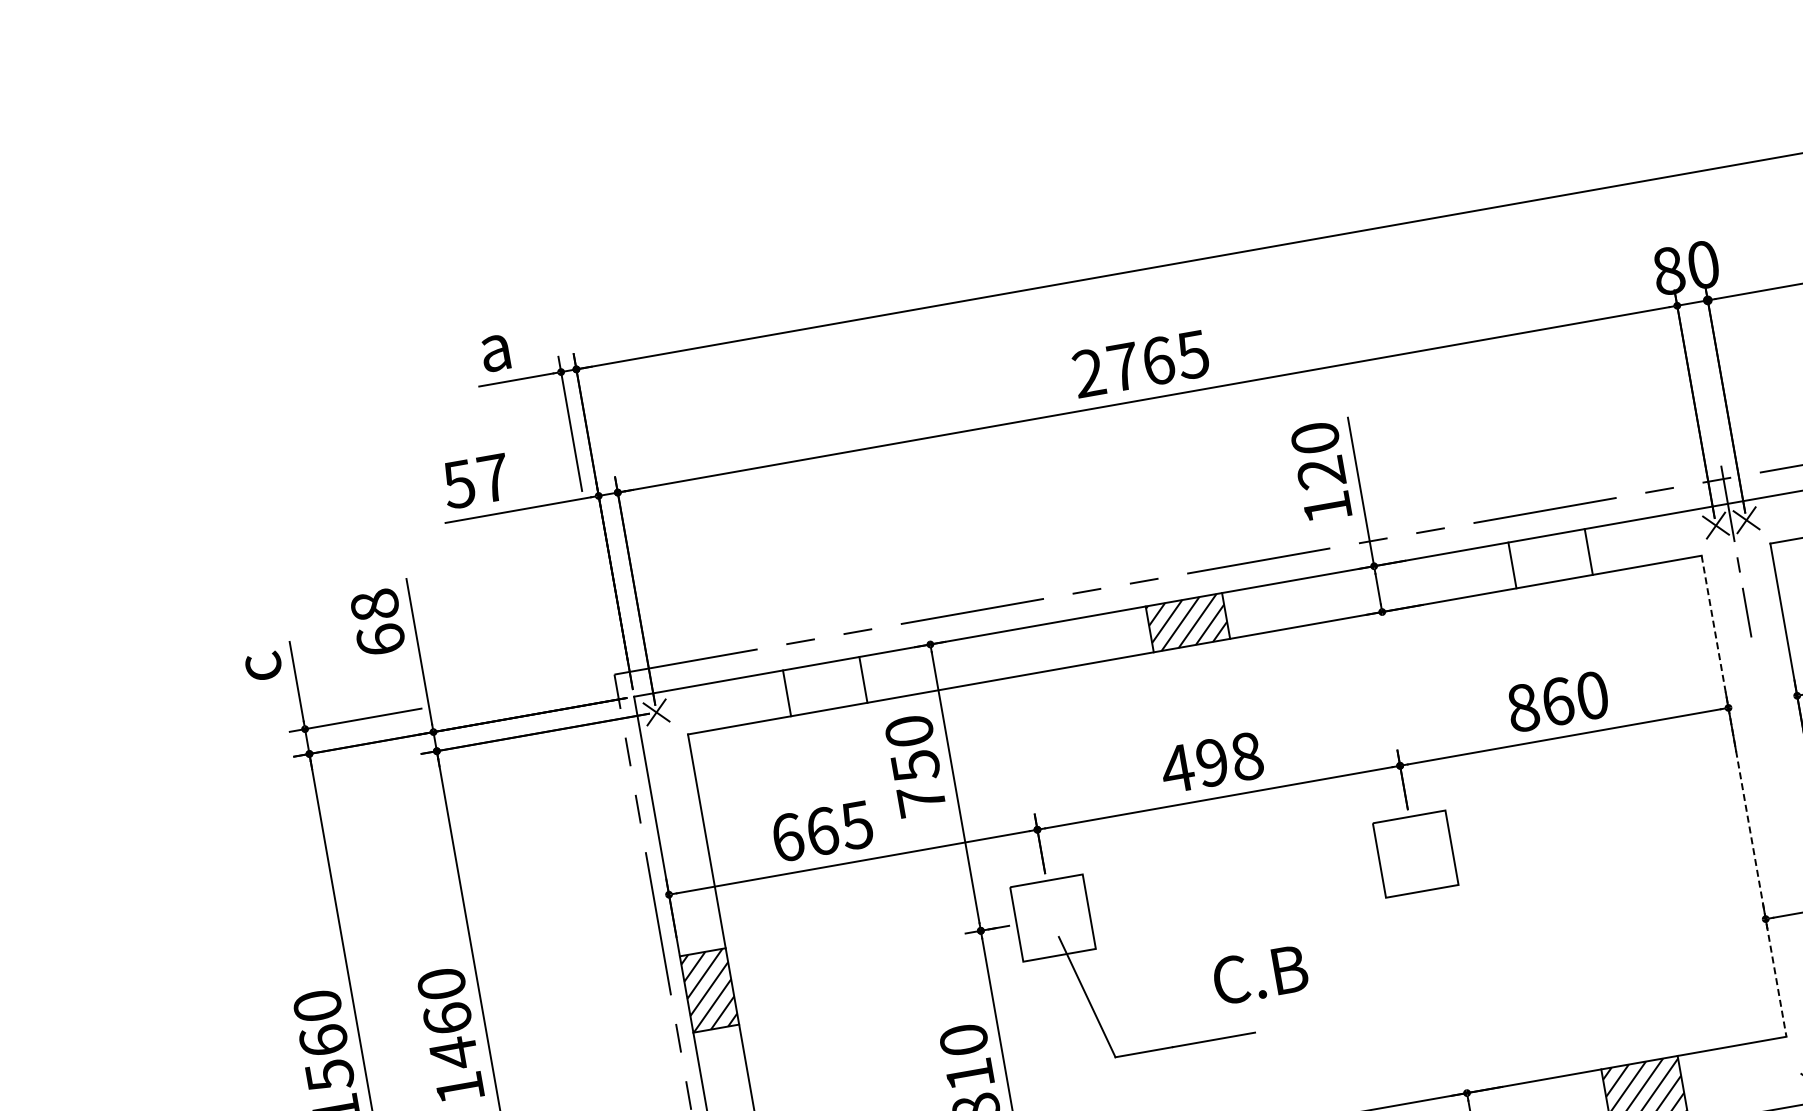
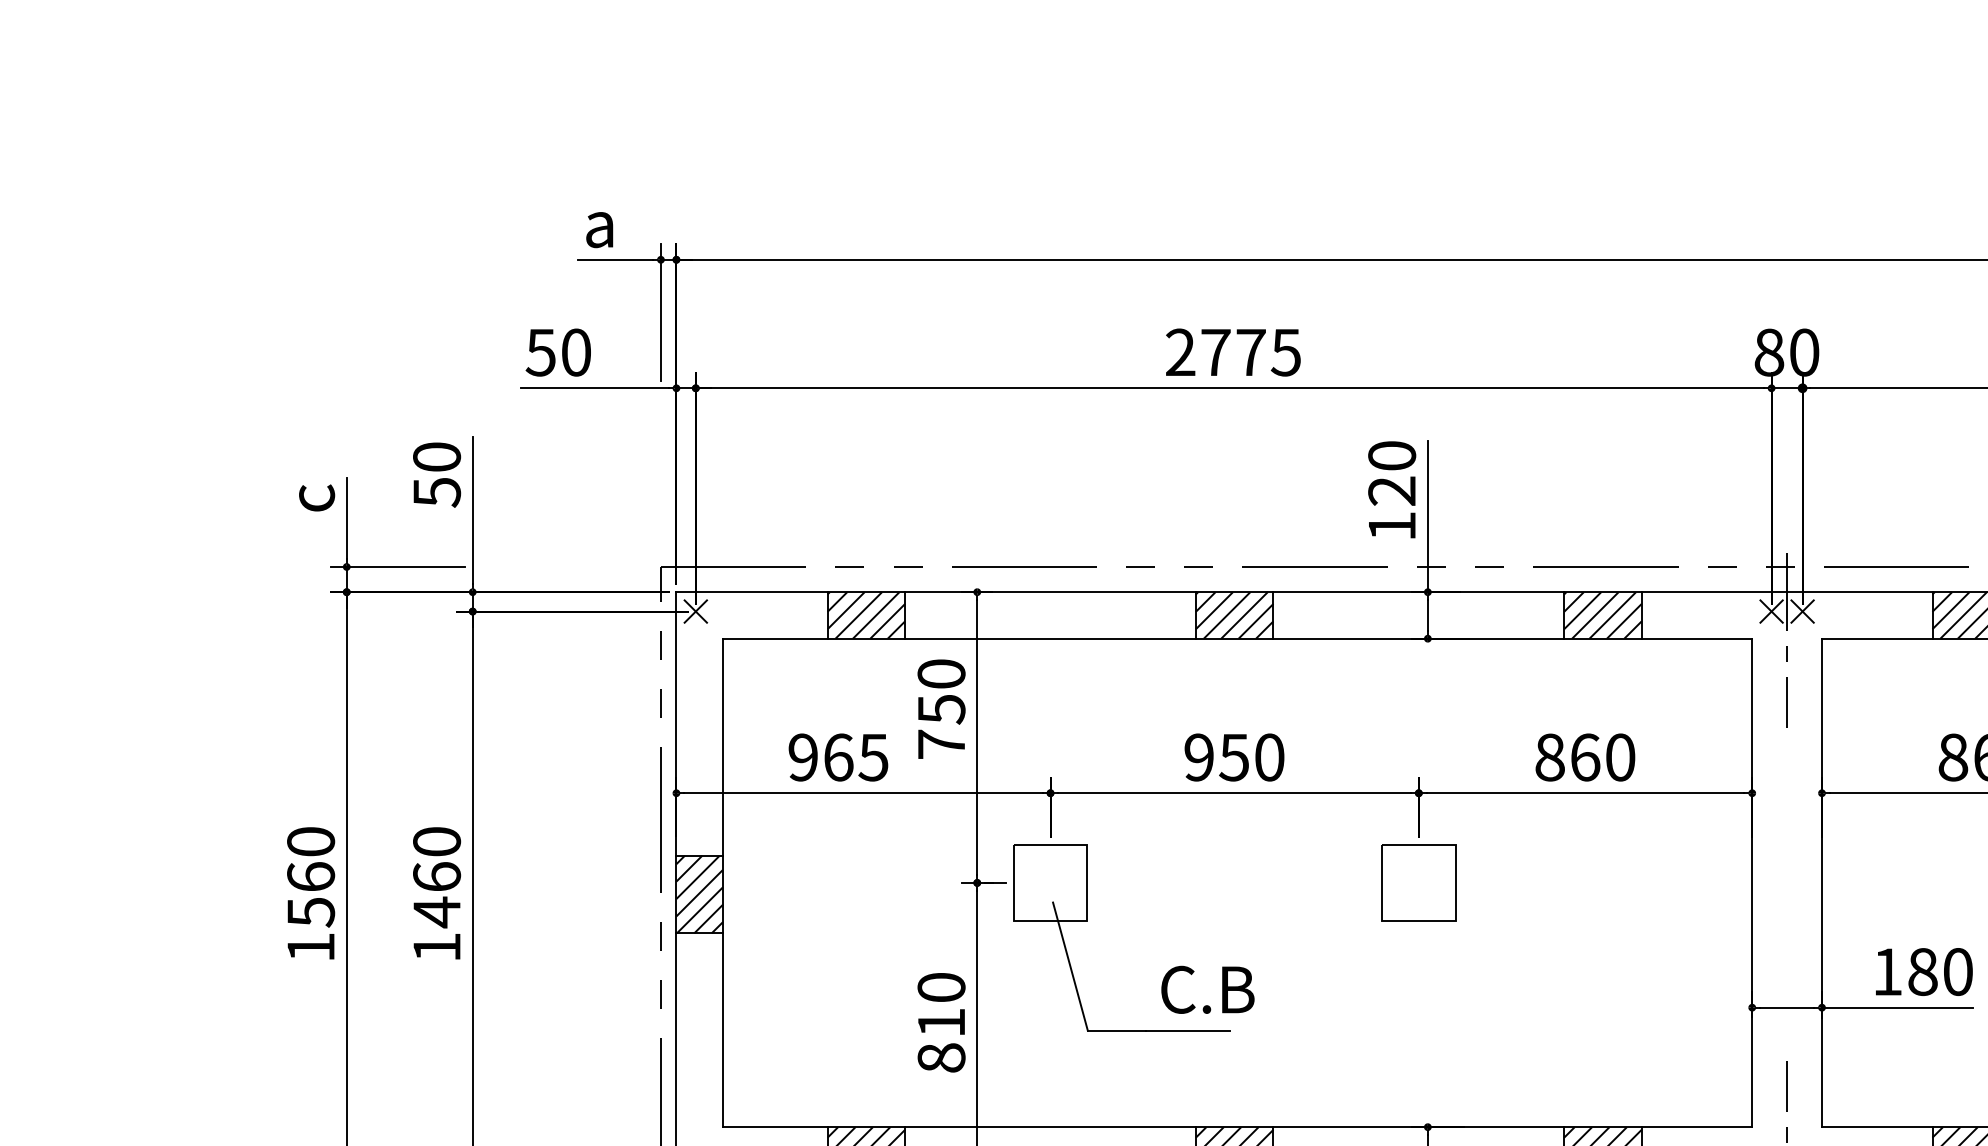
text: (1158, 360) -> (1251, 352), 2765 -> 2775
text: (494, 478) -> (576, 352), 57 -> 50
hatch: (1550, 558) -> (1602, 615), added
text: (378, 622) -> (437, 474), 68 -> 50
hatch: (825, 686) -> (866, 615), added
text: (1211, 762) -> (1233, 757), 498 -> 950
line: (1744, 796) -> (1752, 883), dashed -> solid
text: (787, 837) -> (803, 757), 665 -> 965
text: (1259, 974) -> (1207, 989), moved

